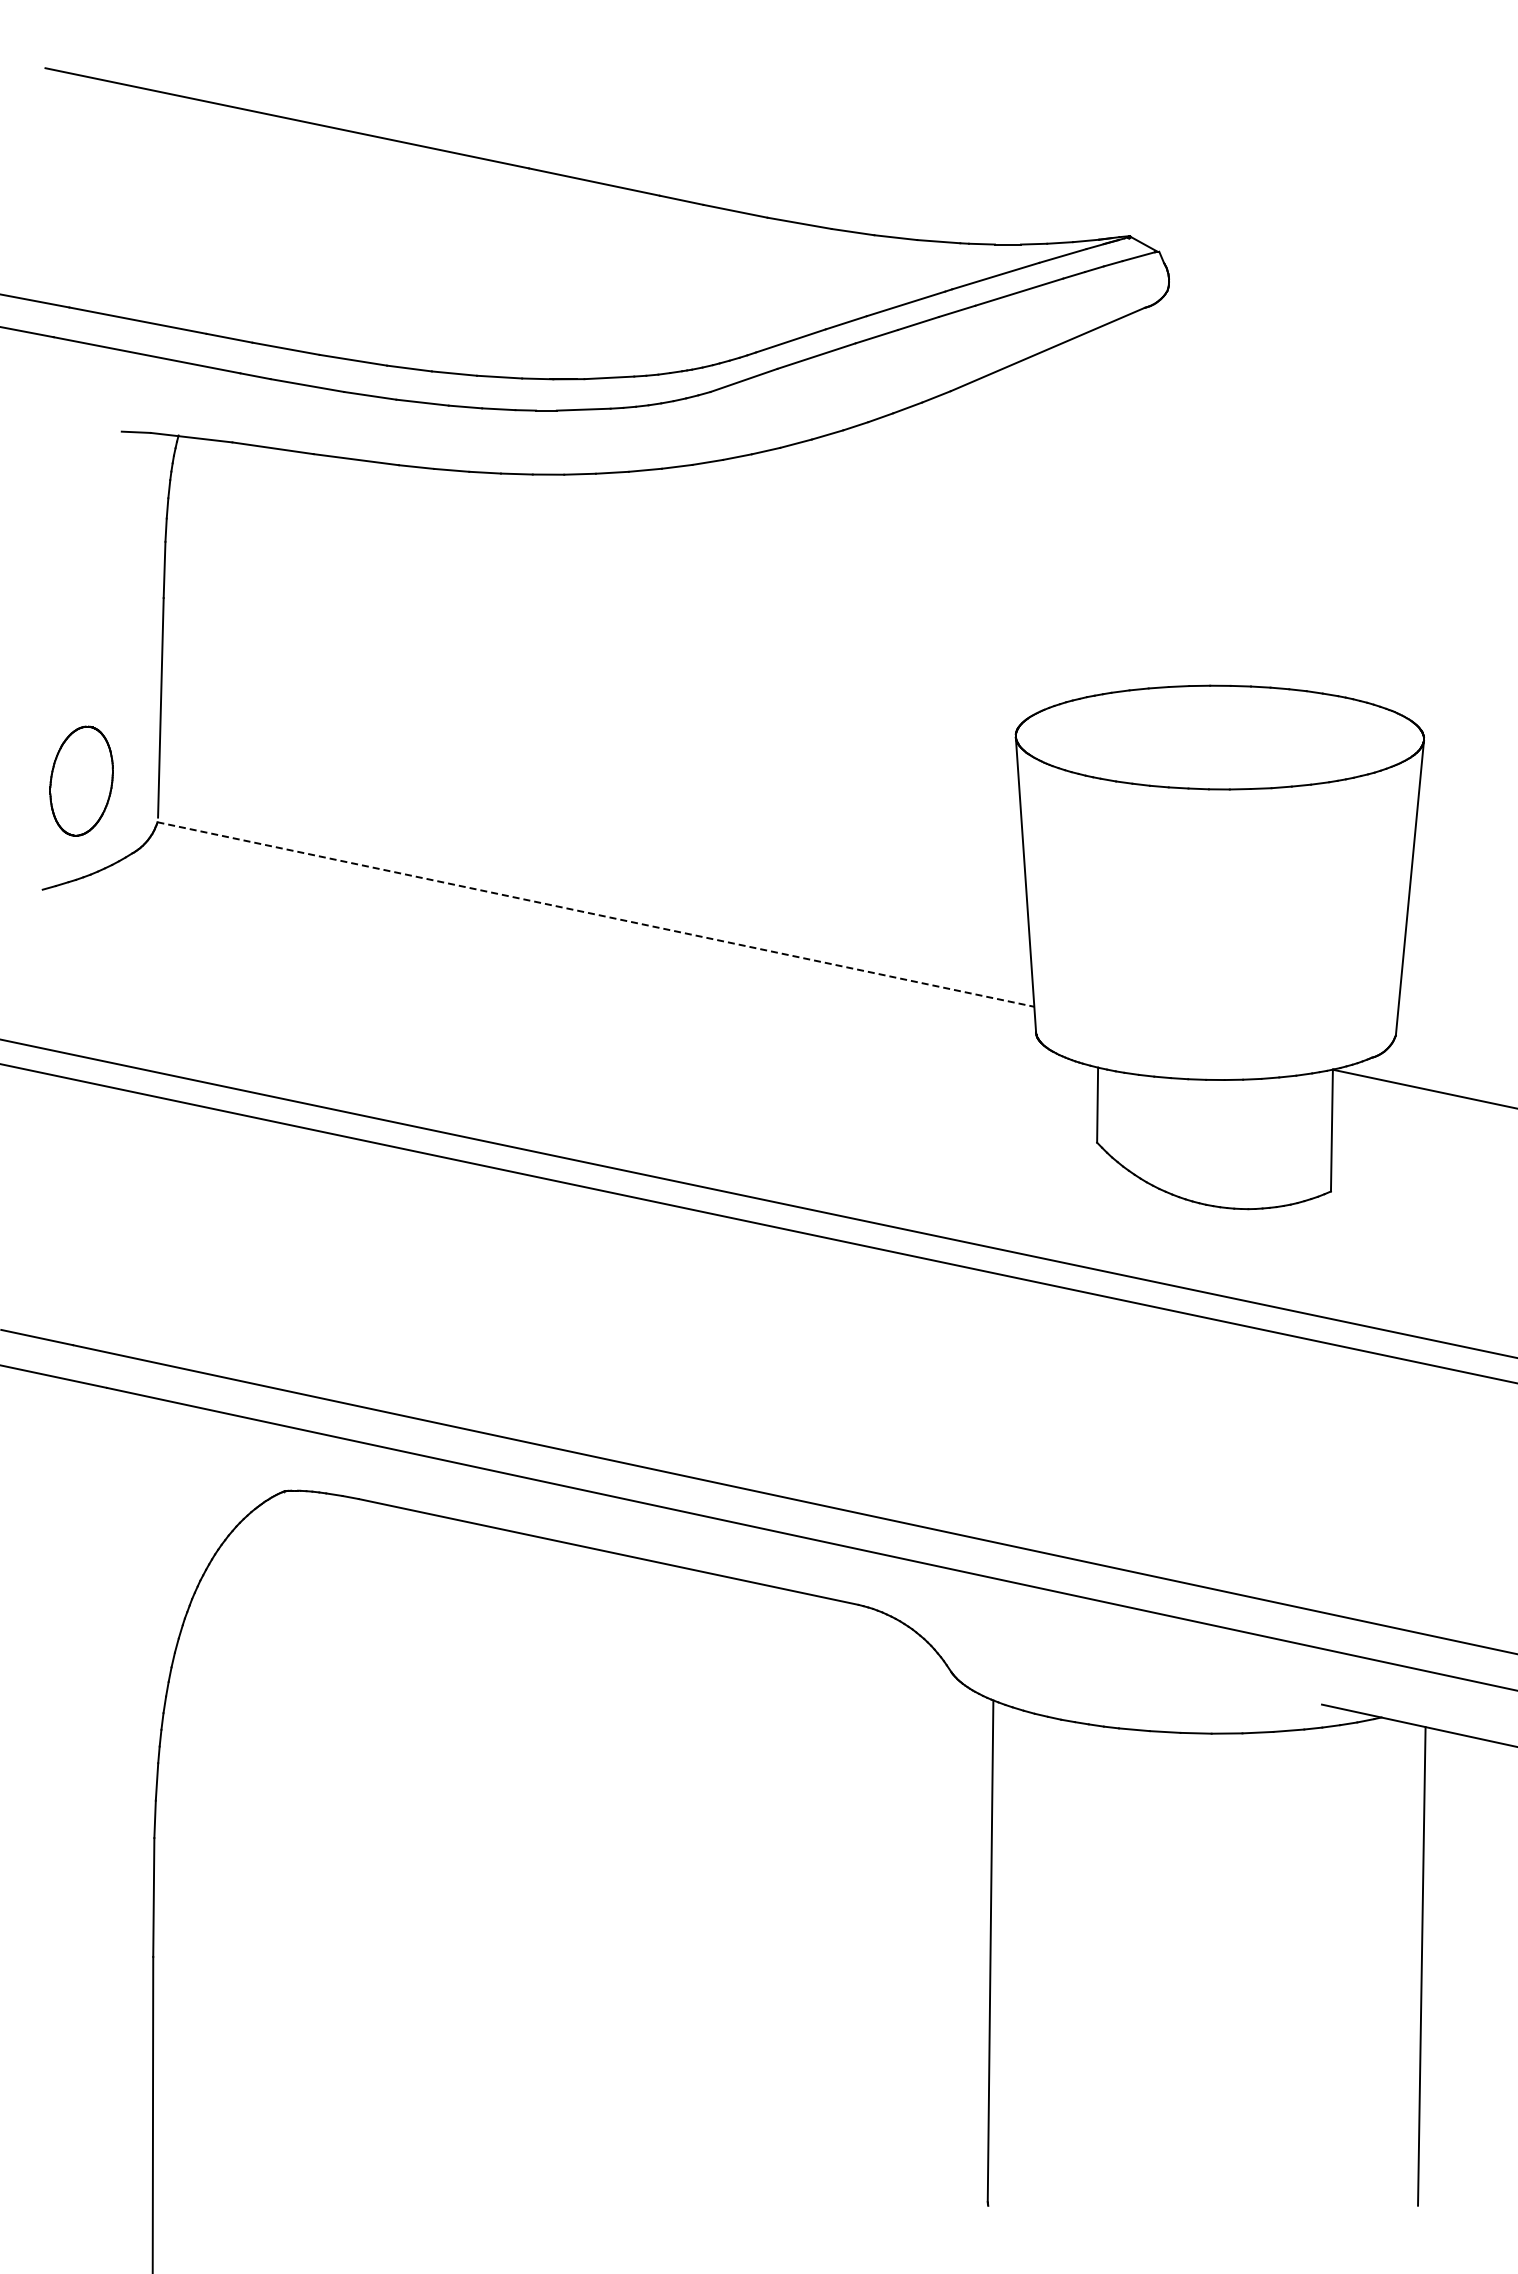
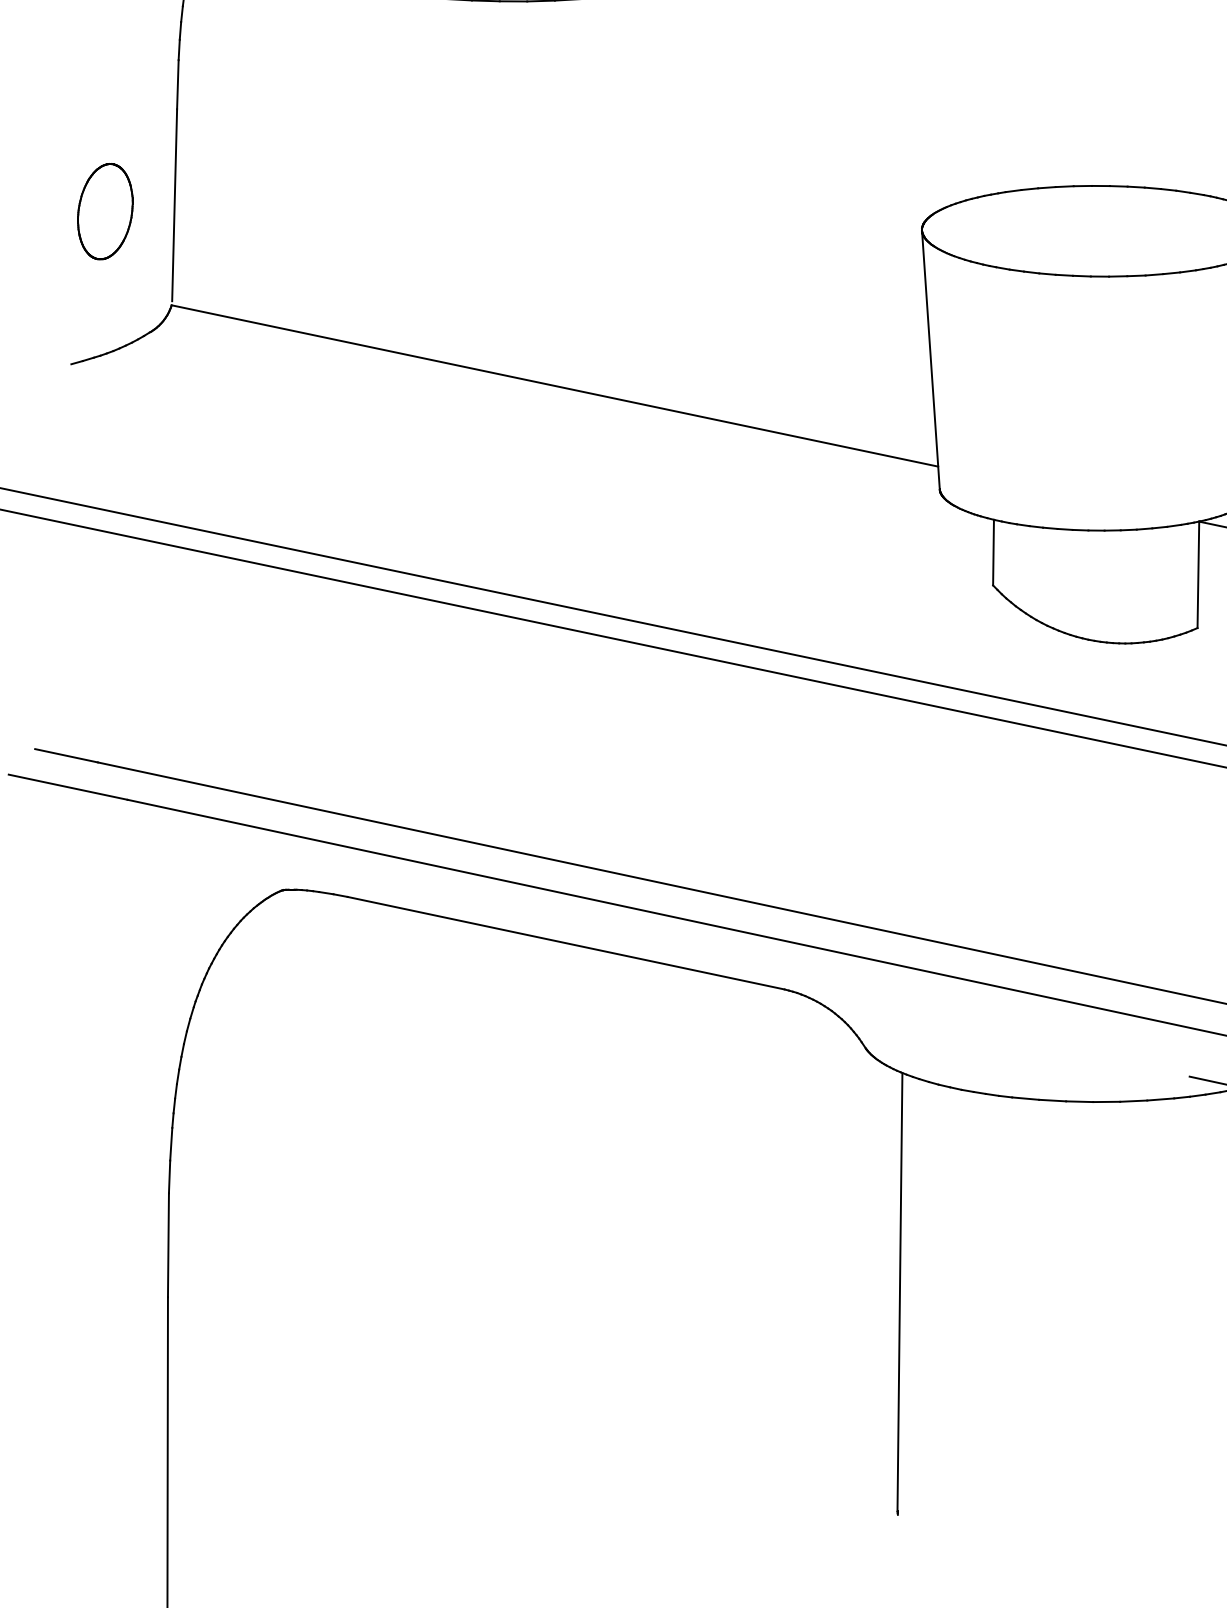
part: (81, 780) -> (105, 211), moved
line: (596, 914) -> (555, 385), dashed -> solid

